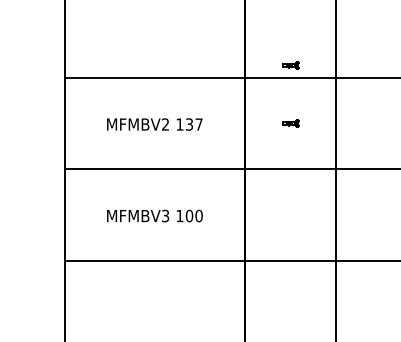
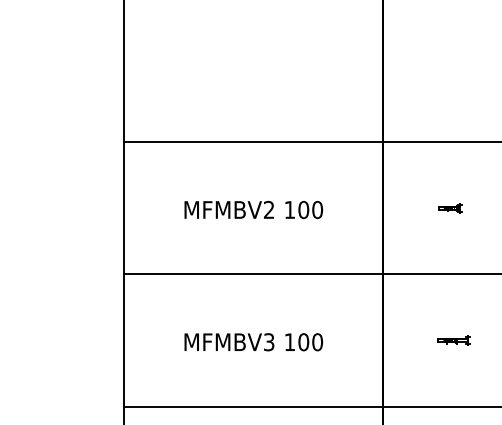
part: (290, 65) -> (449, 124), removed
text: (193, 124) -> (309, 209), 137 -> 100
part: (293, 214) -> (454, 340), added

